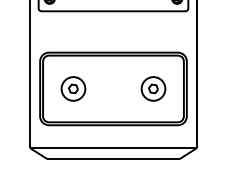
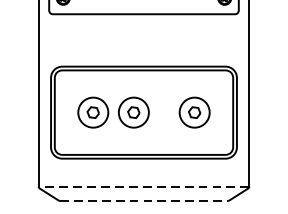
part: (105, 88) -> (133, 112), added
line: (113, 147) -> (144, 186), solid -> dashed
line: (113, 158) -> (144, 200), solid -> dashed

